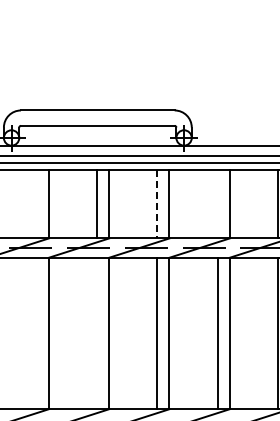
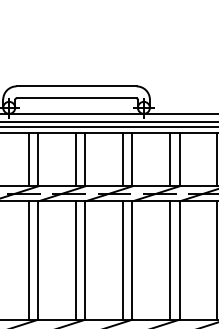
line: (36, 204) -> (28, 159), added
line: (157, 204) -> (123, 159), dashed -> solid
line: (217, 204) -> (170, 159), added
line: (36, 333) -> (28, 260), added
line: (97, 333) -> (76, 260), added

